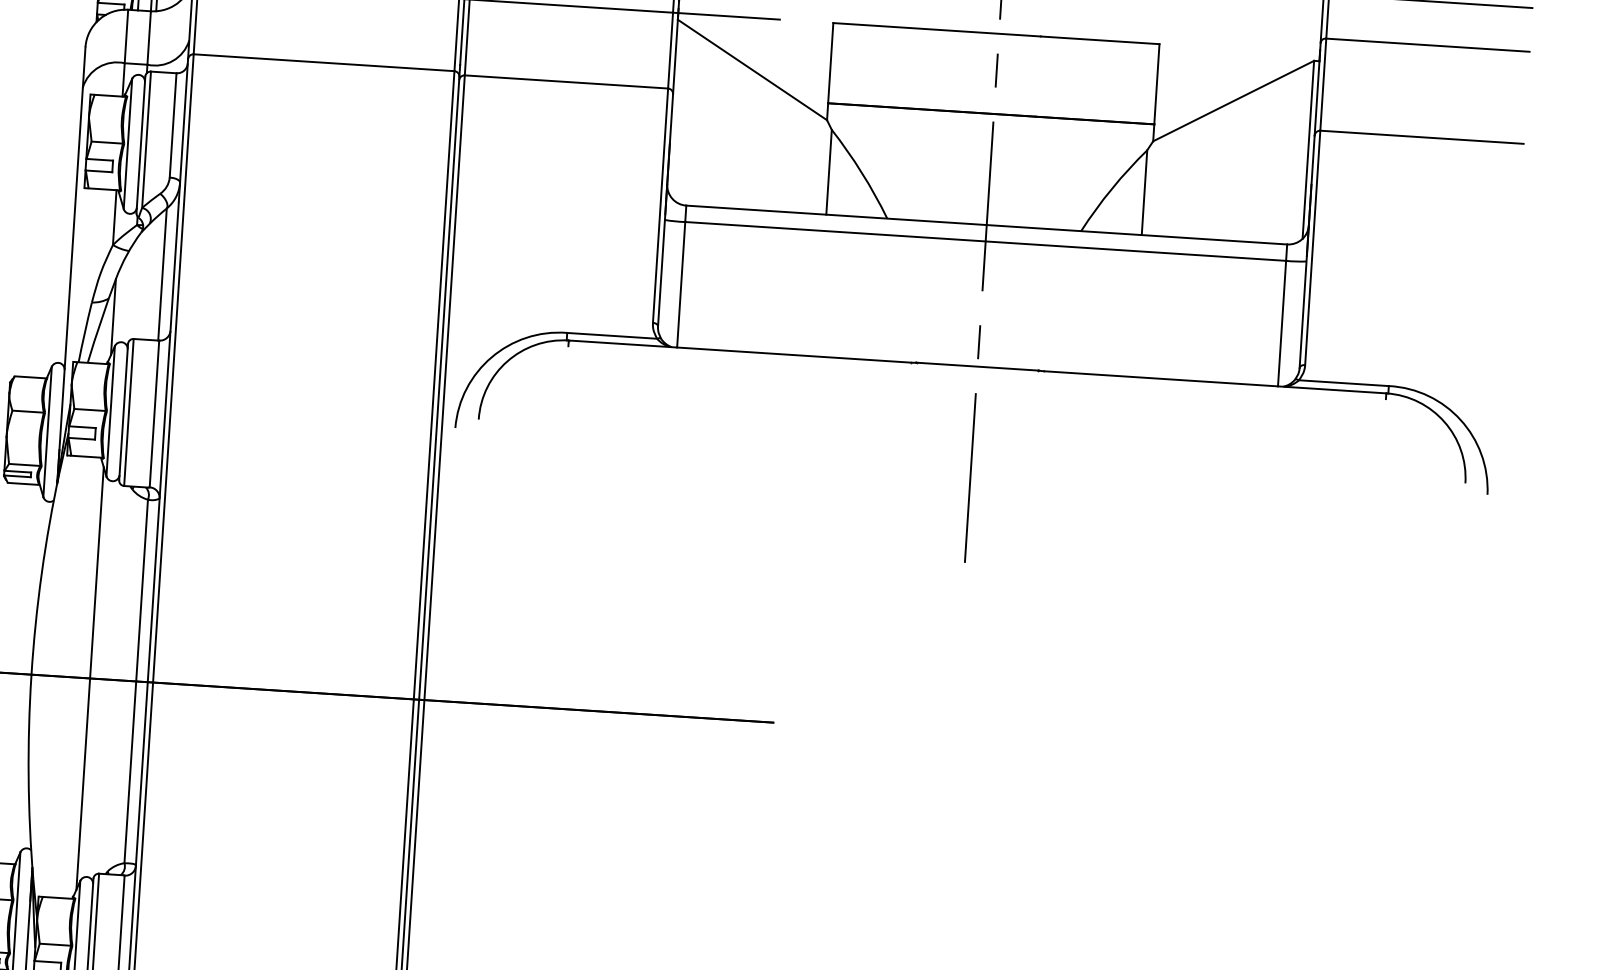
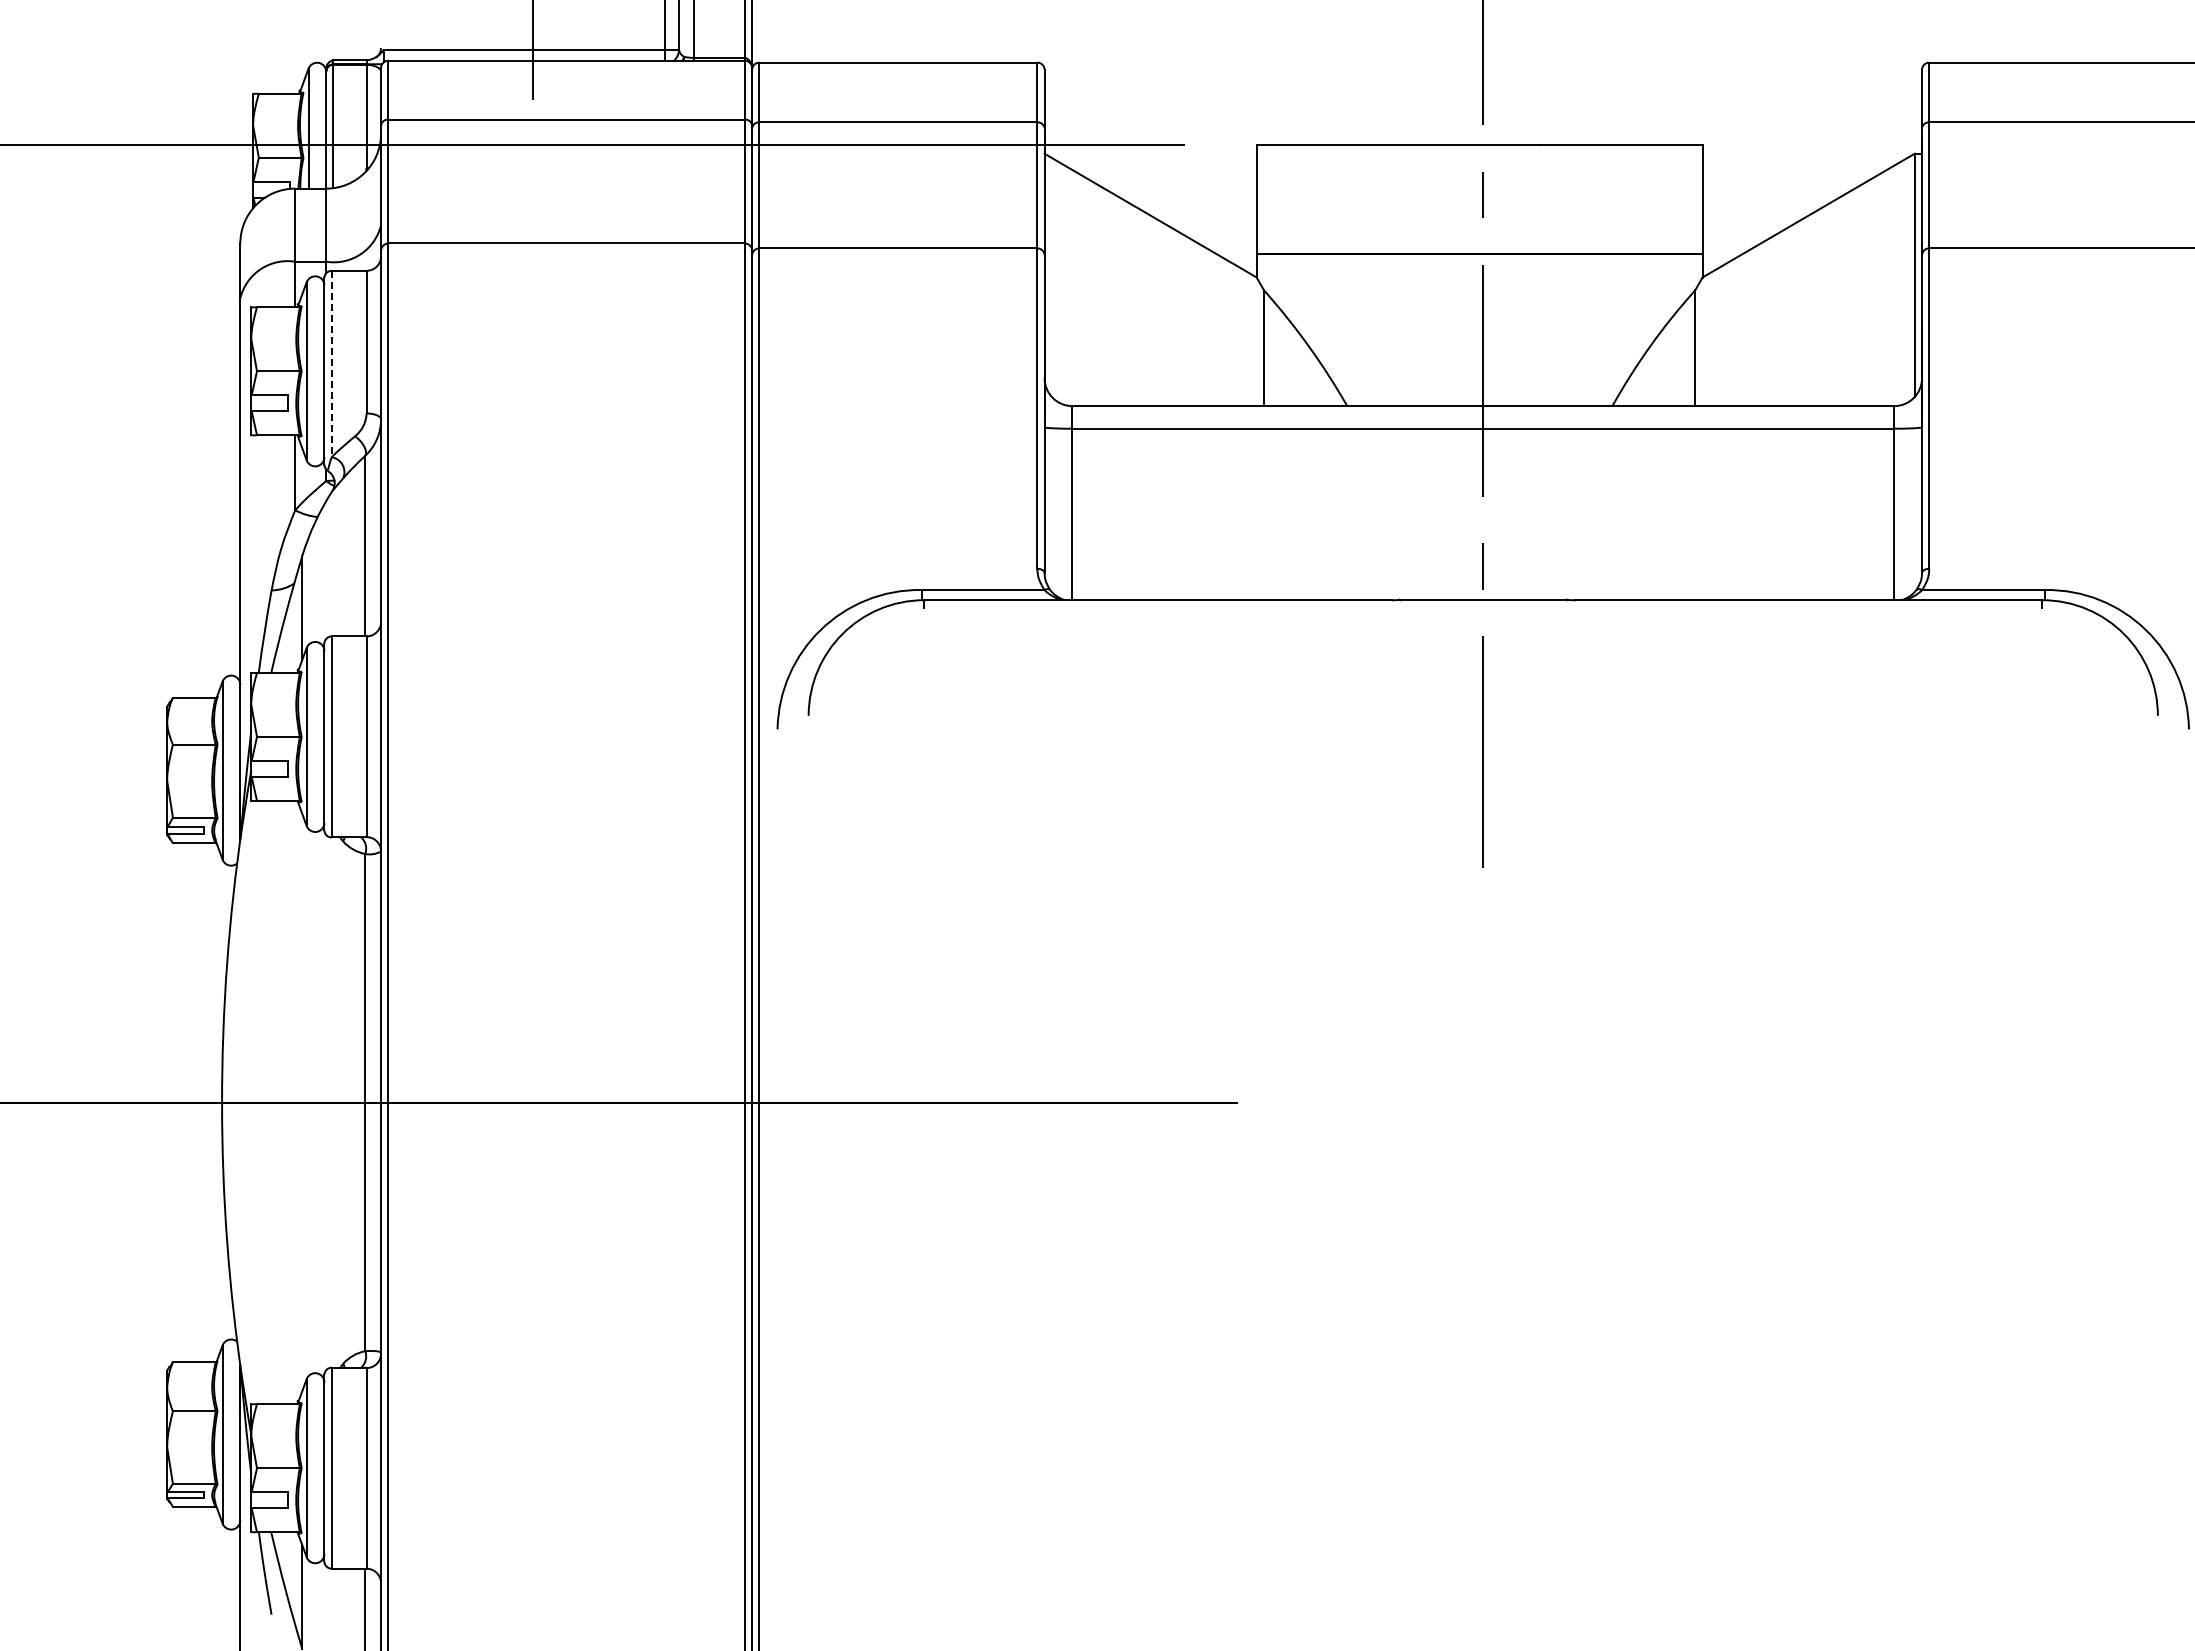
line: (146, 140) -> (331, 364), solid -> dashed
line: (90, 678) -> (302, 1102), removed

